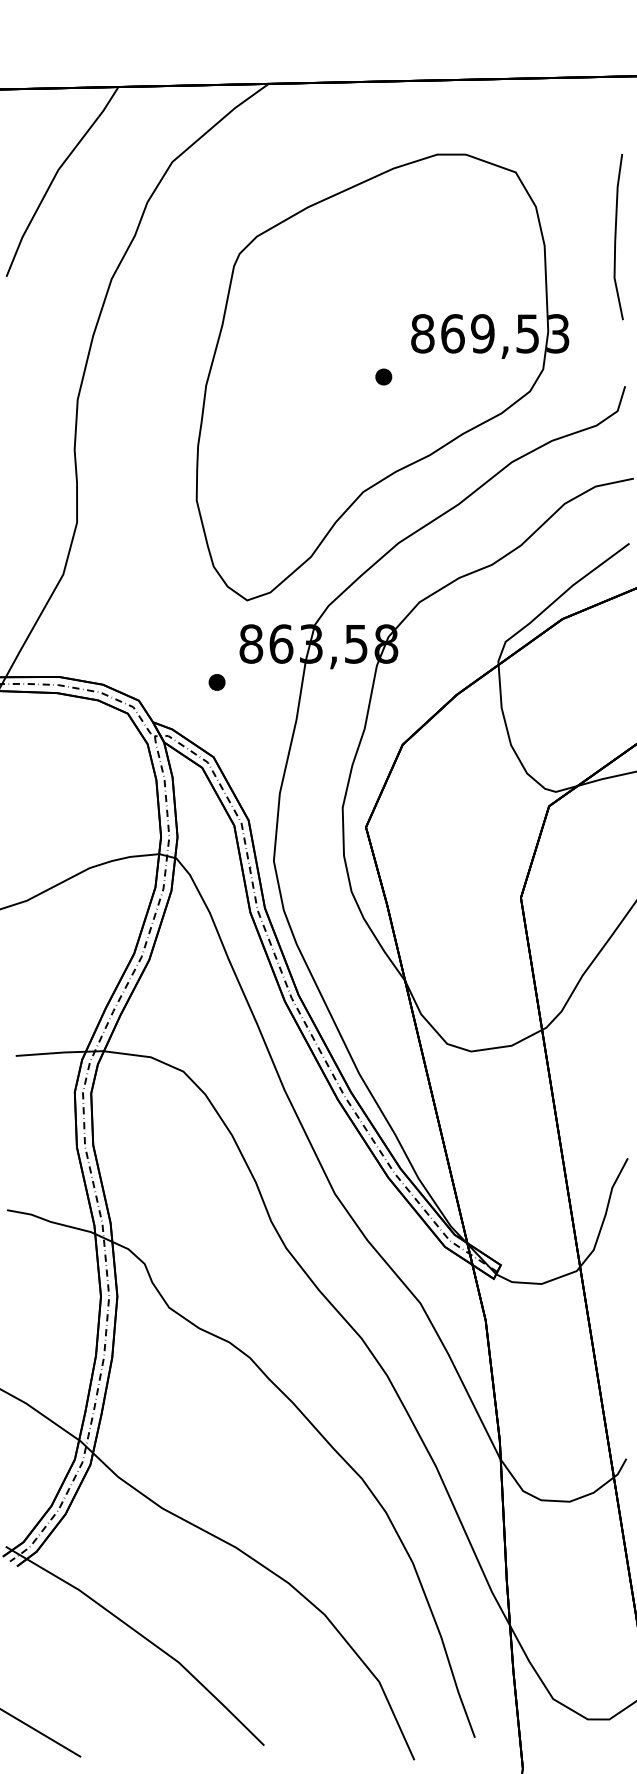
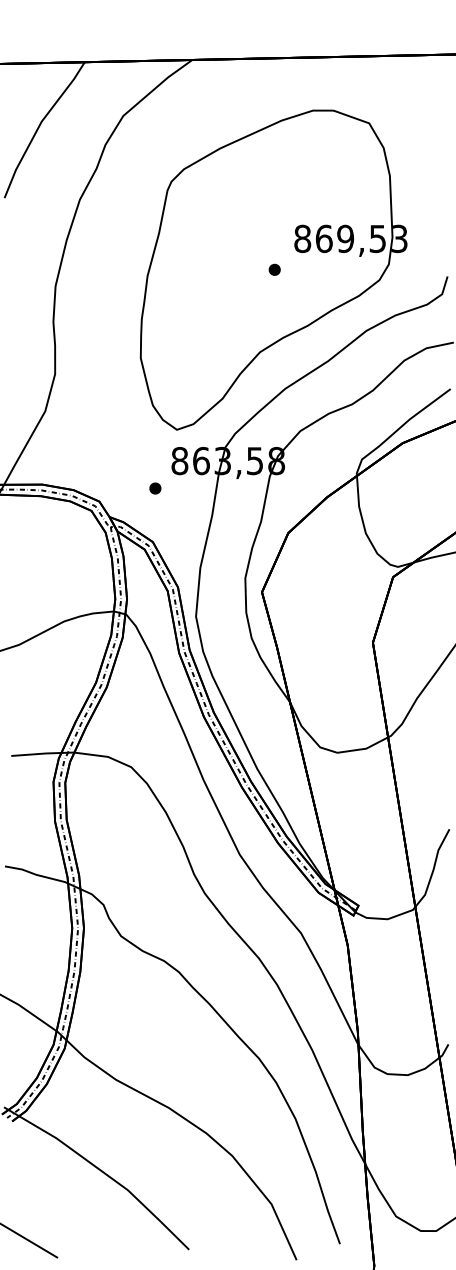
line: (616, 236) -> (441, 169), removed

